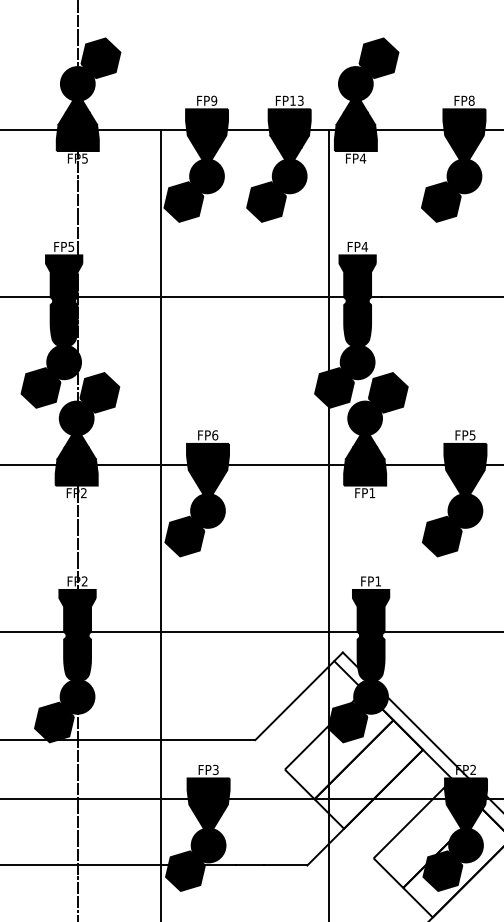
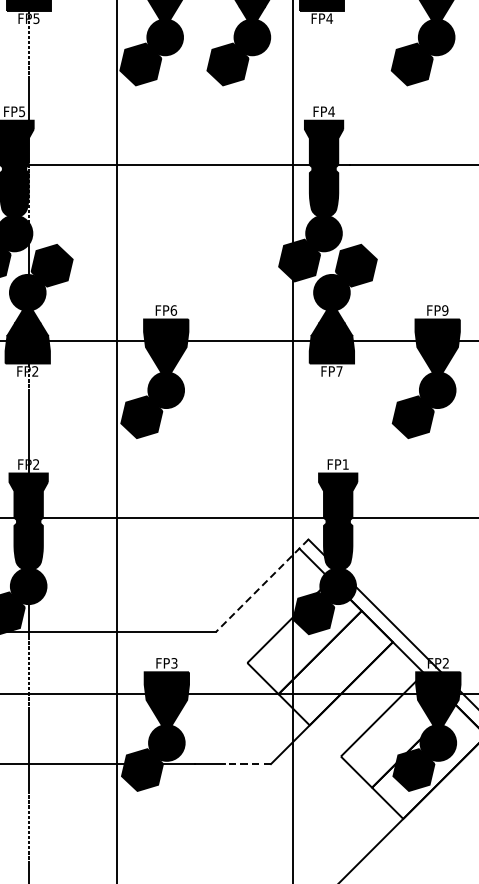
text: (472, 435) -> (445, 310), FP5 -> FP9
text: (372, 493) -> (339, 371), FP1 -> FP7
line: (299, 696) -> (262, 585), solid -> dashed
line: (285, 865) -> (247, 764), solid -> dashed

